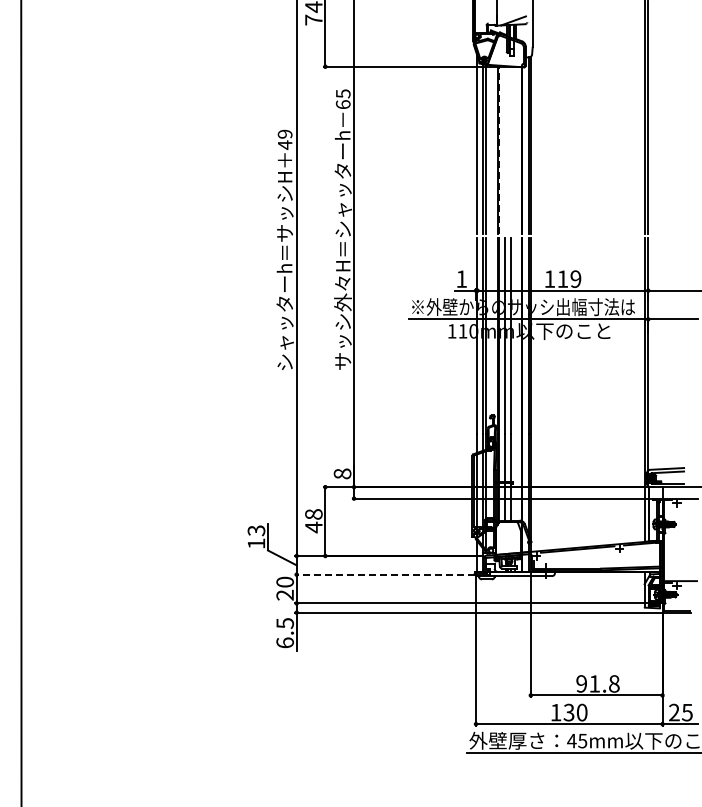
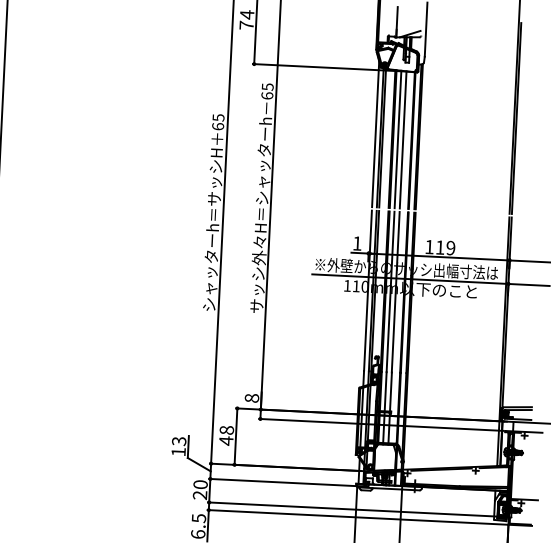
text: (284, 139) -> (217, 122), 49 -> 65
line: (499, 149) -> (393, 138), dashed -> solid
line: (505, 149) -> (398, 139), added
line: (511, 149) -> (403, 139), added
line: (385, 574) -> (283, 482), dashed -> solid

